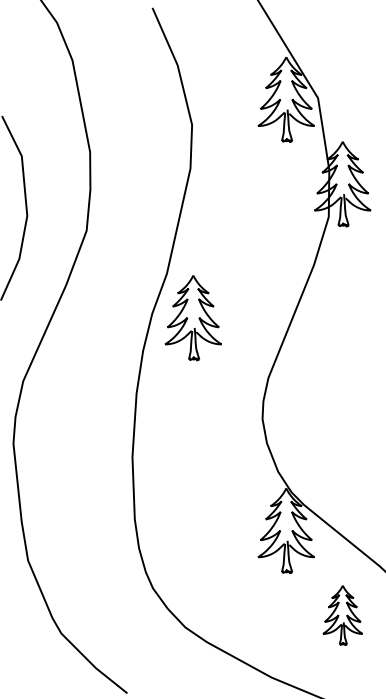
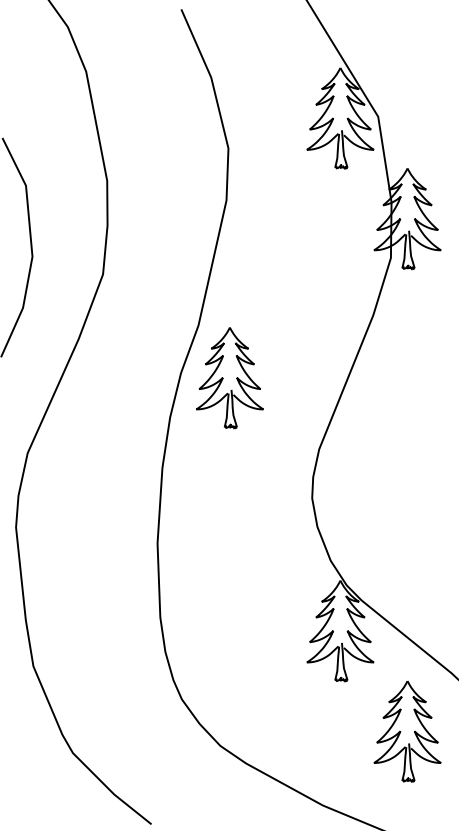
part: (342, 615) -> (407, 731), size x1.43

